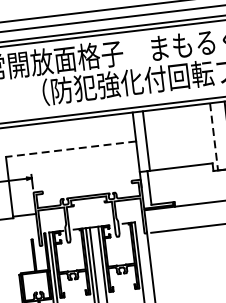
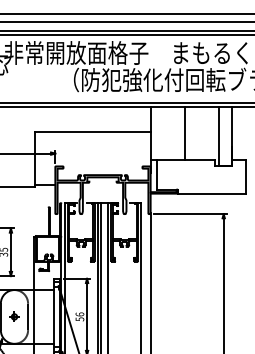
line: (214, 136) -> (219, 136), dashed -> solid
line: (146, 140) -> (184, 132), moved
line: (70, 149) -> (92, 132), dashed -> solid

